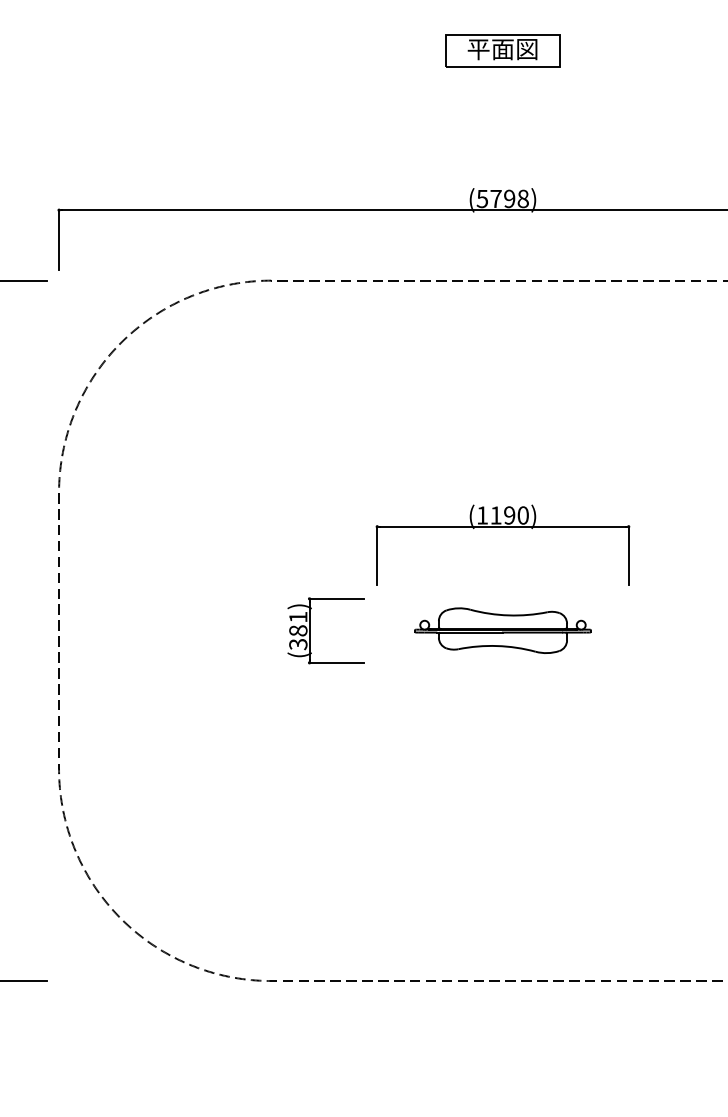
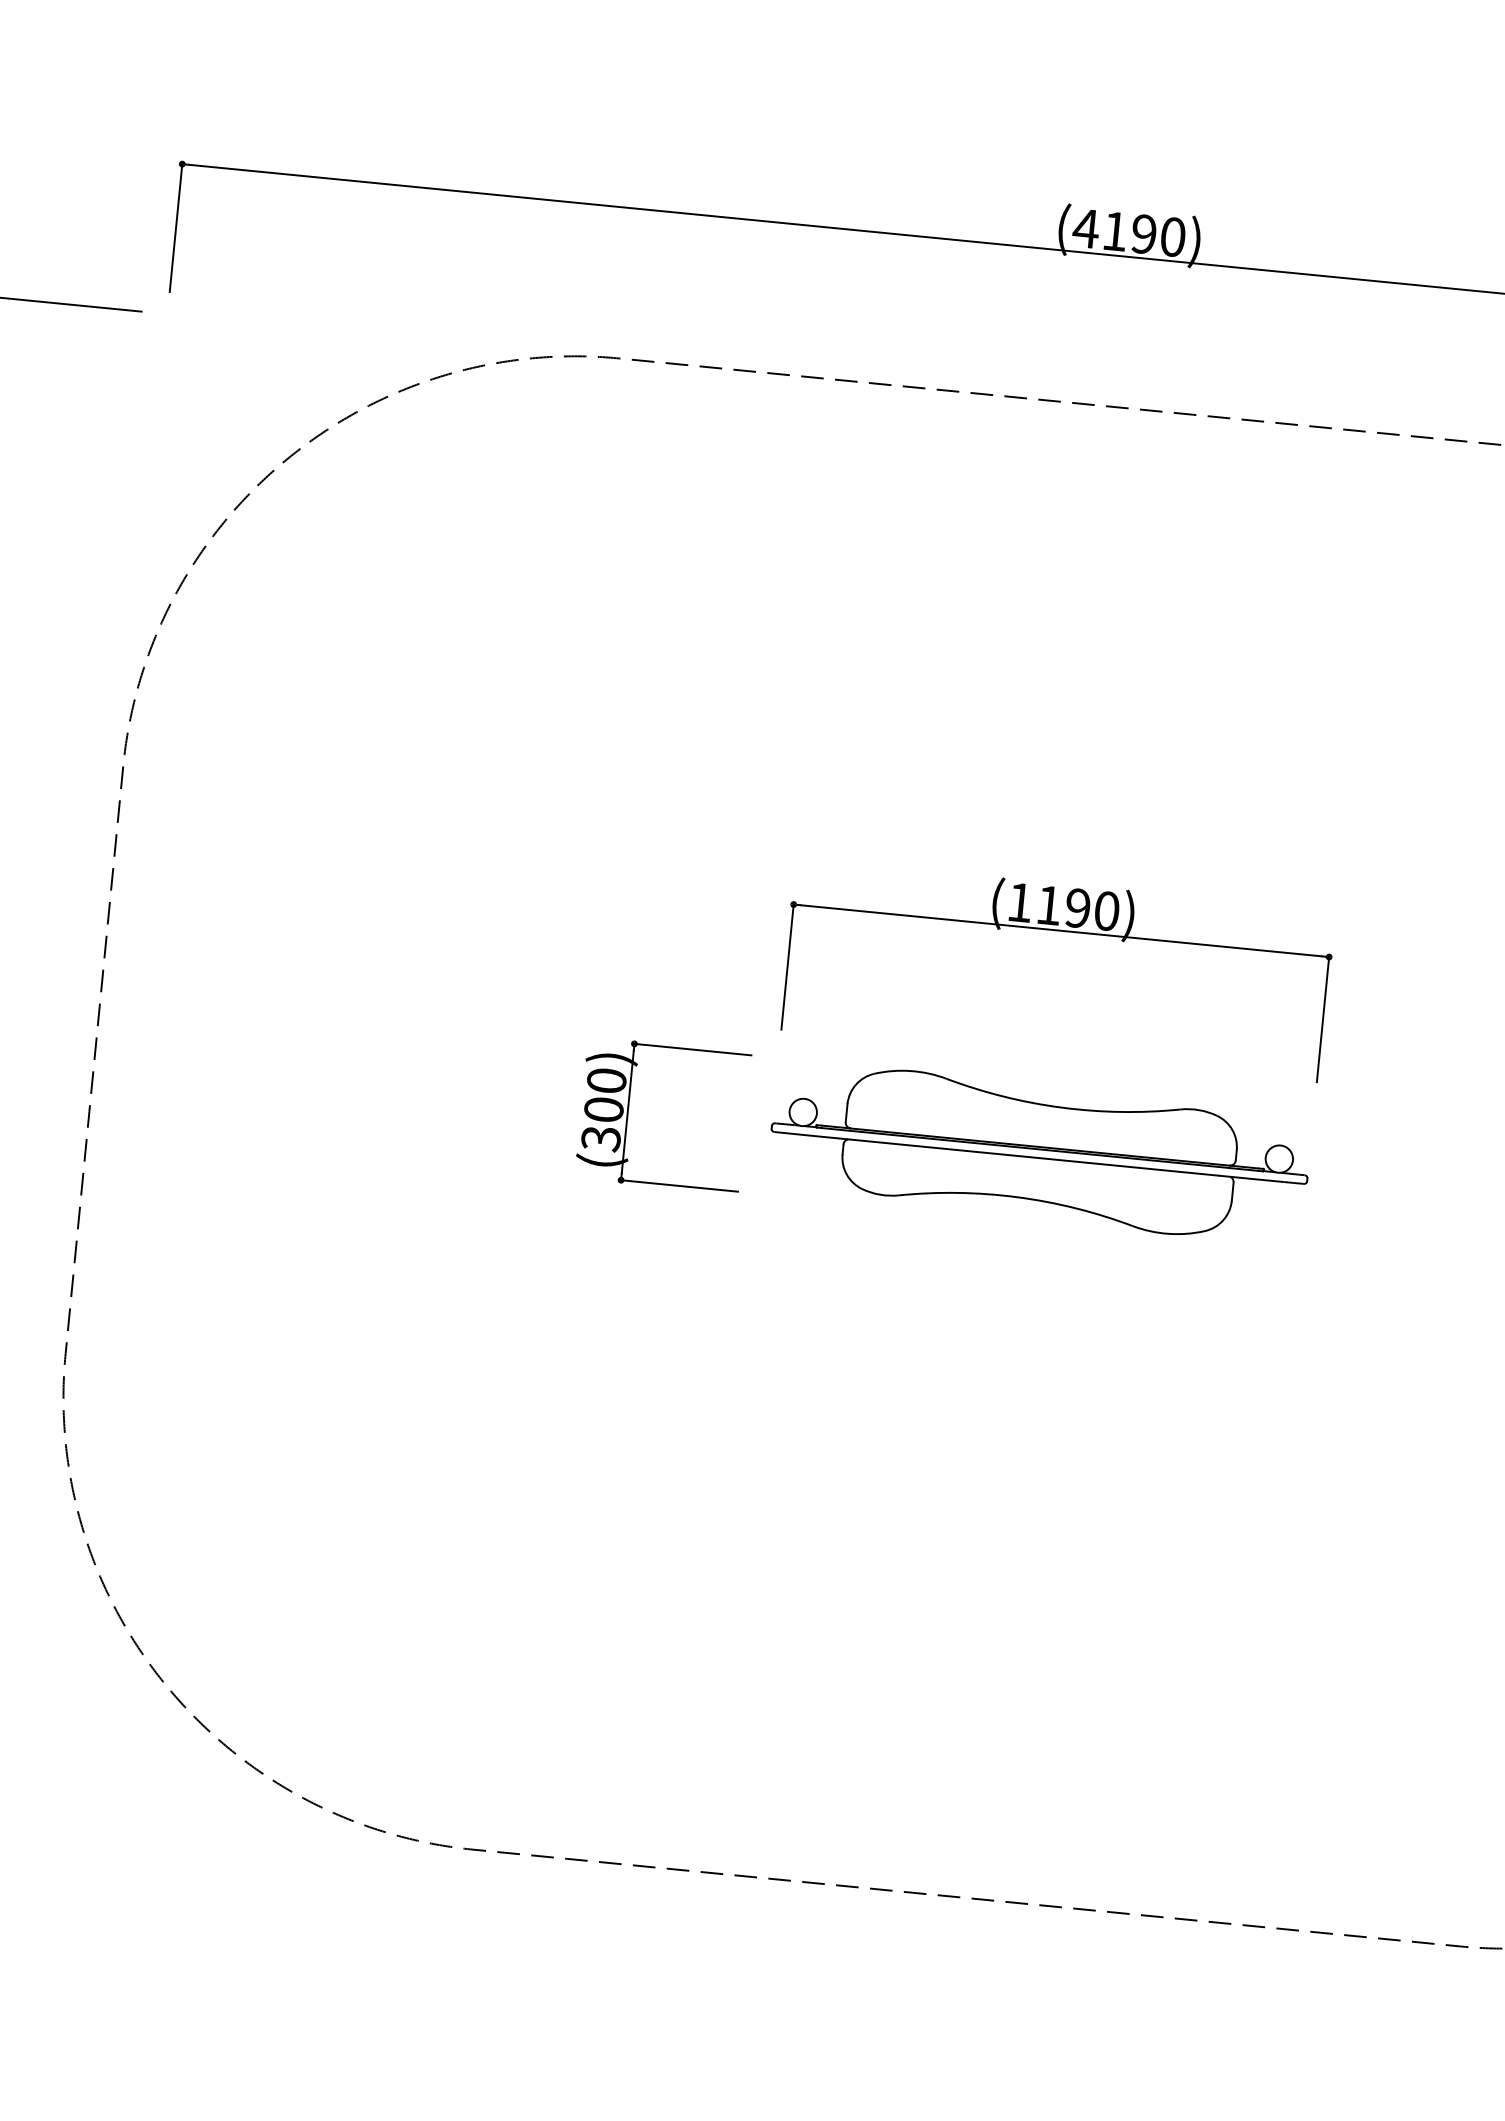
text: (502, 199) -> (1128, 233), (5798) -> (4190)
text: (298, 623) -> (605, 1094), (381) -> (300)
part: (502, 630) -> (1038, 1151), size x1.43

